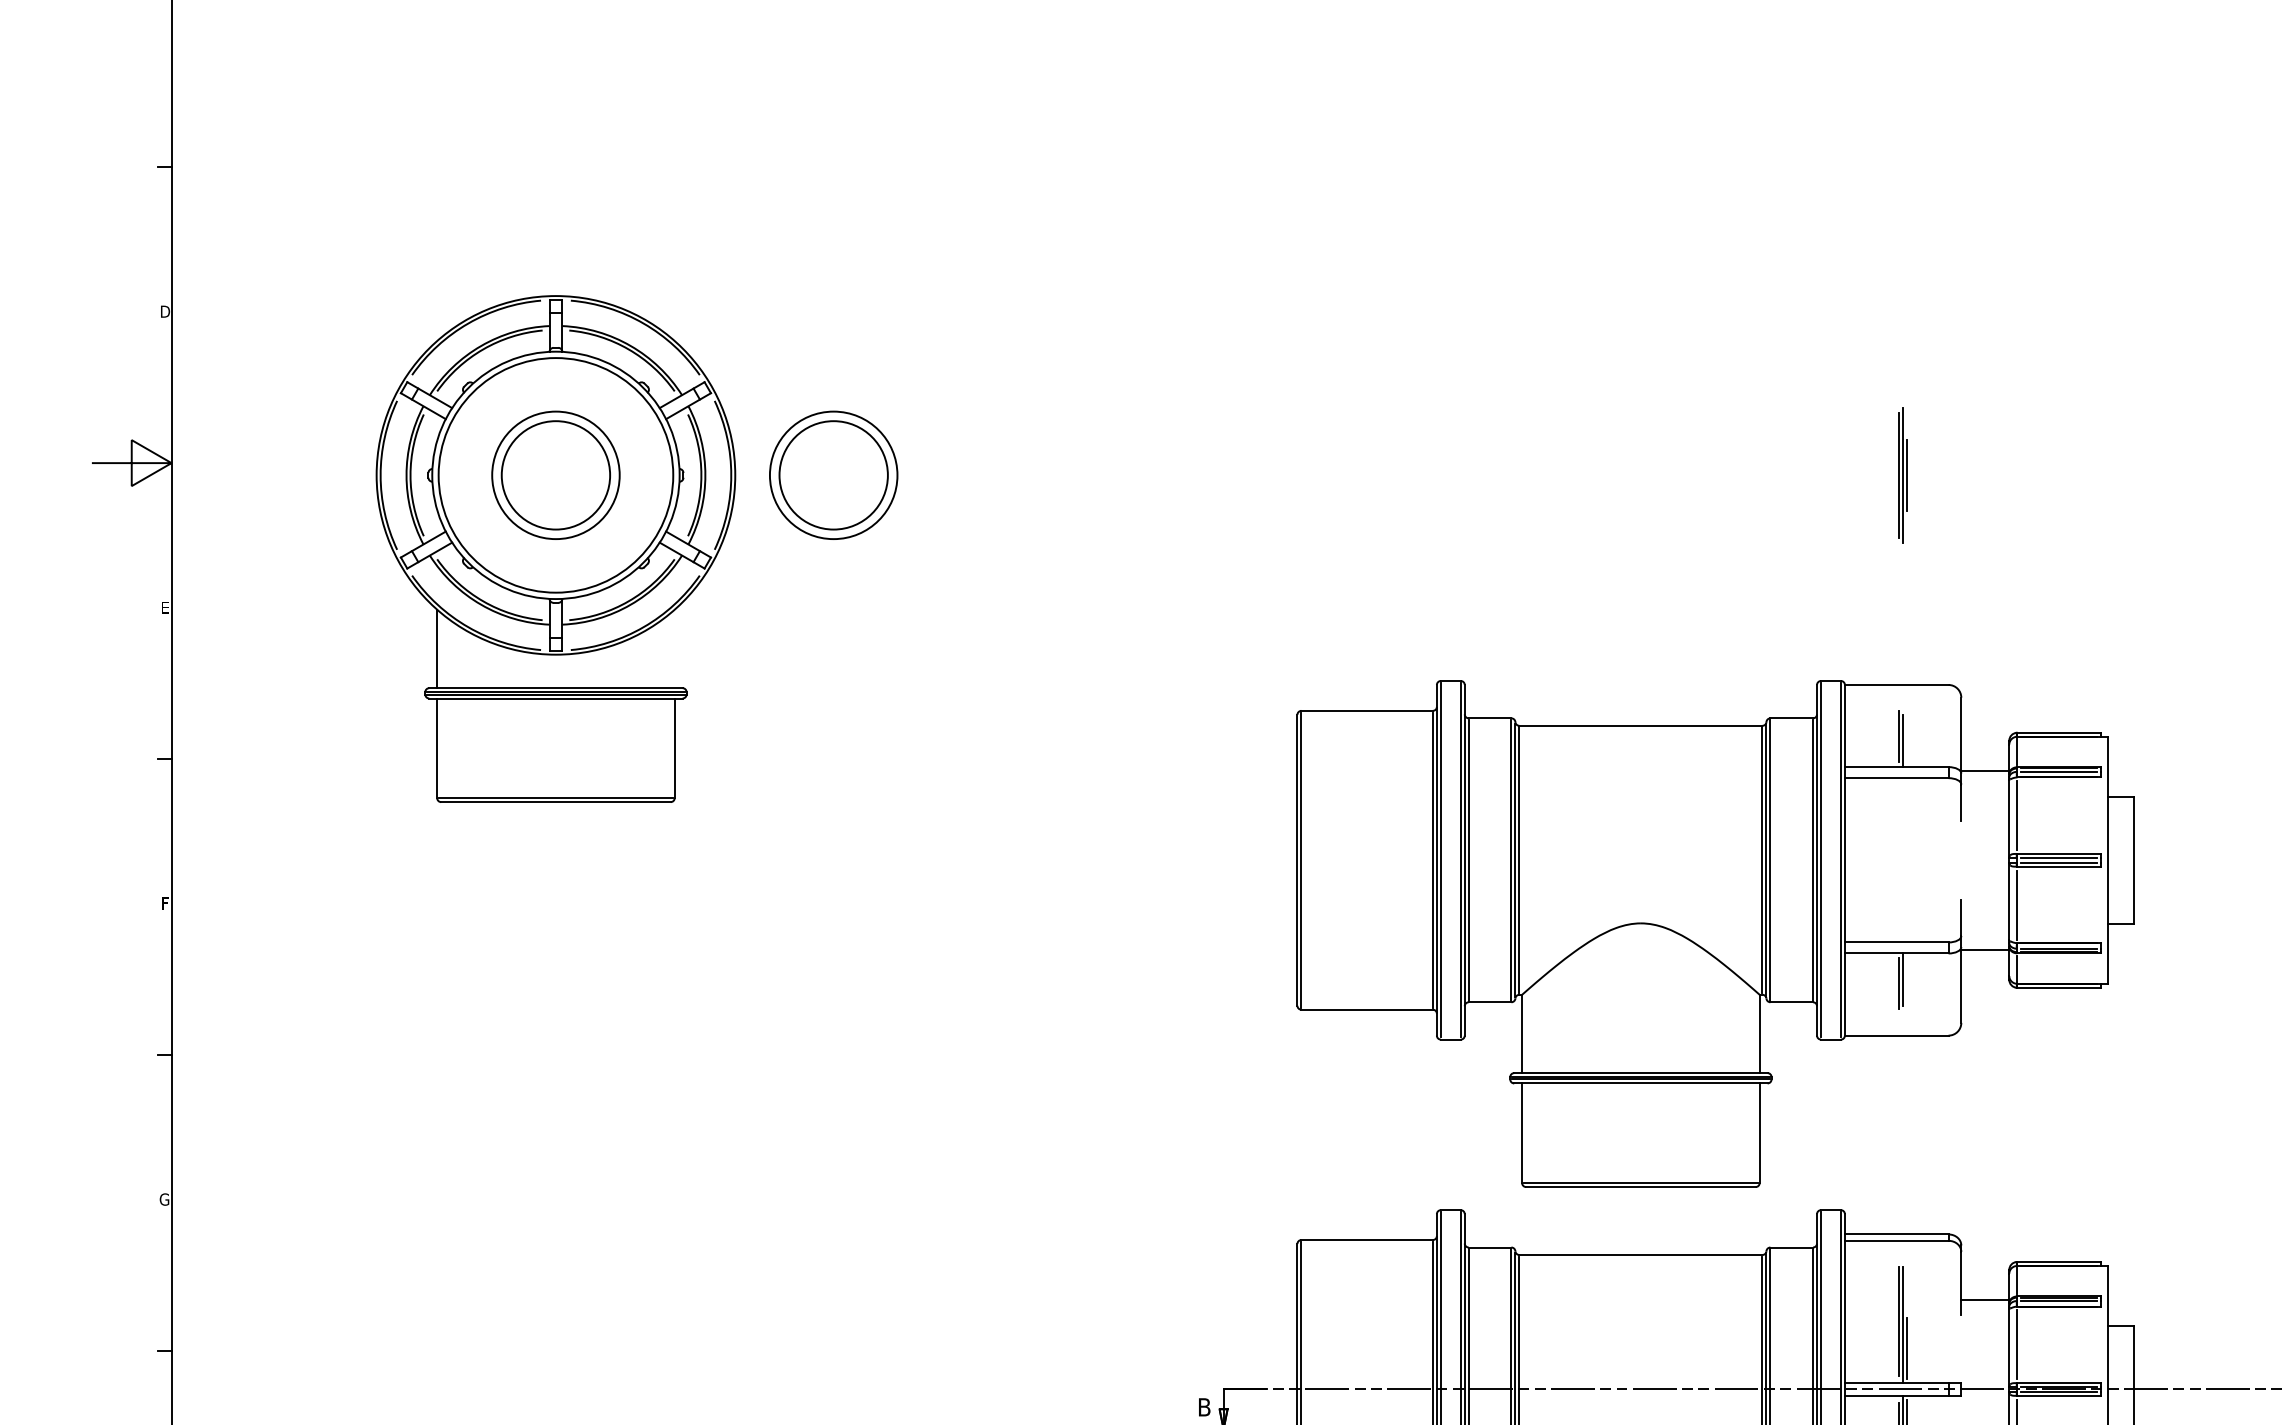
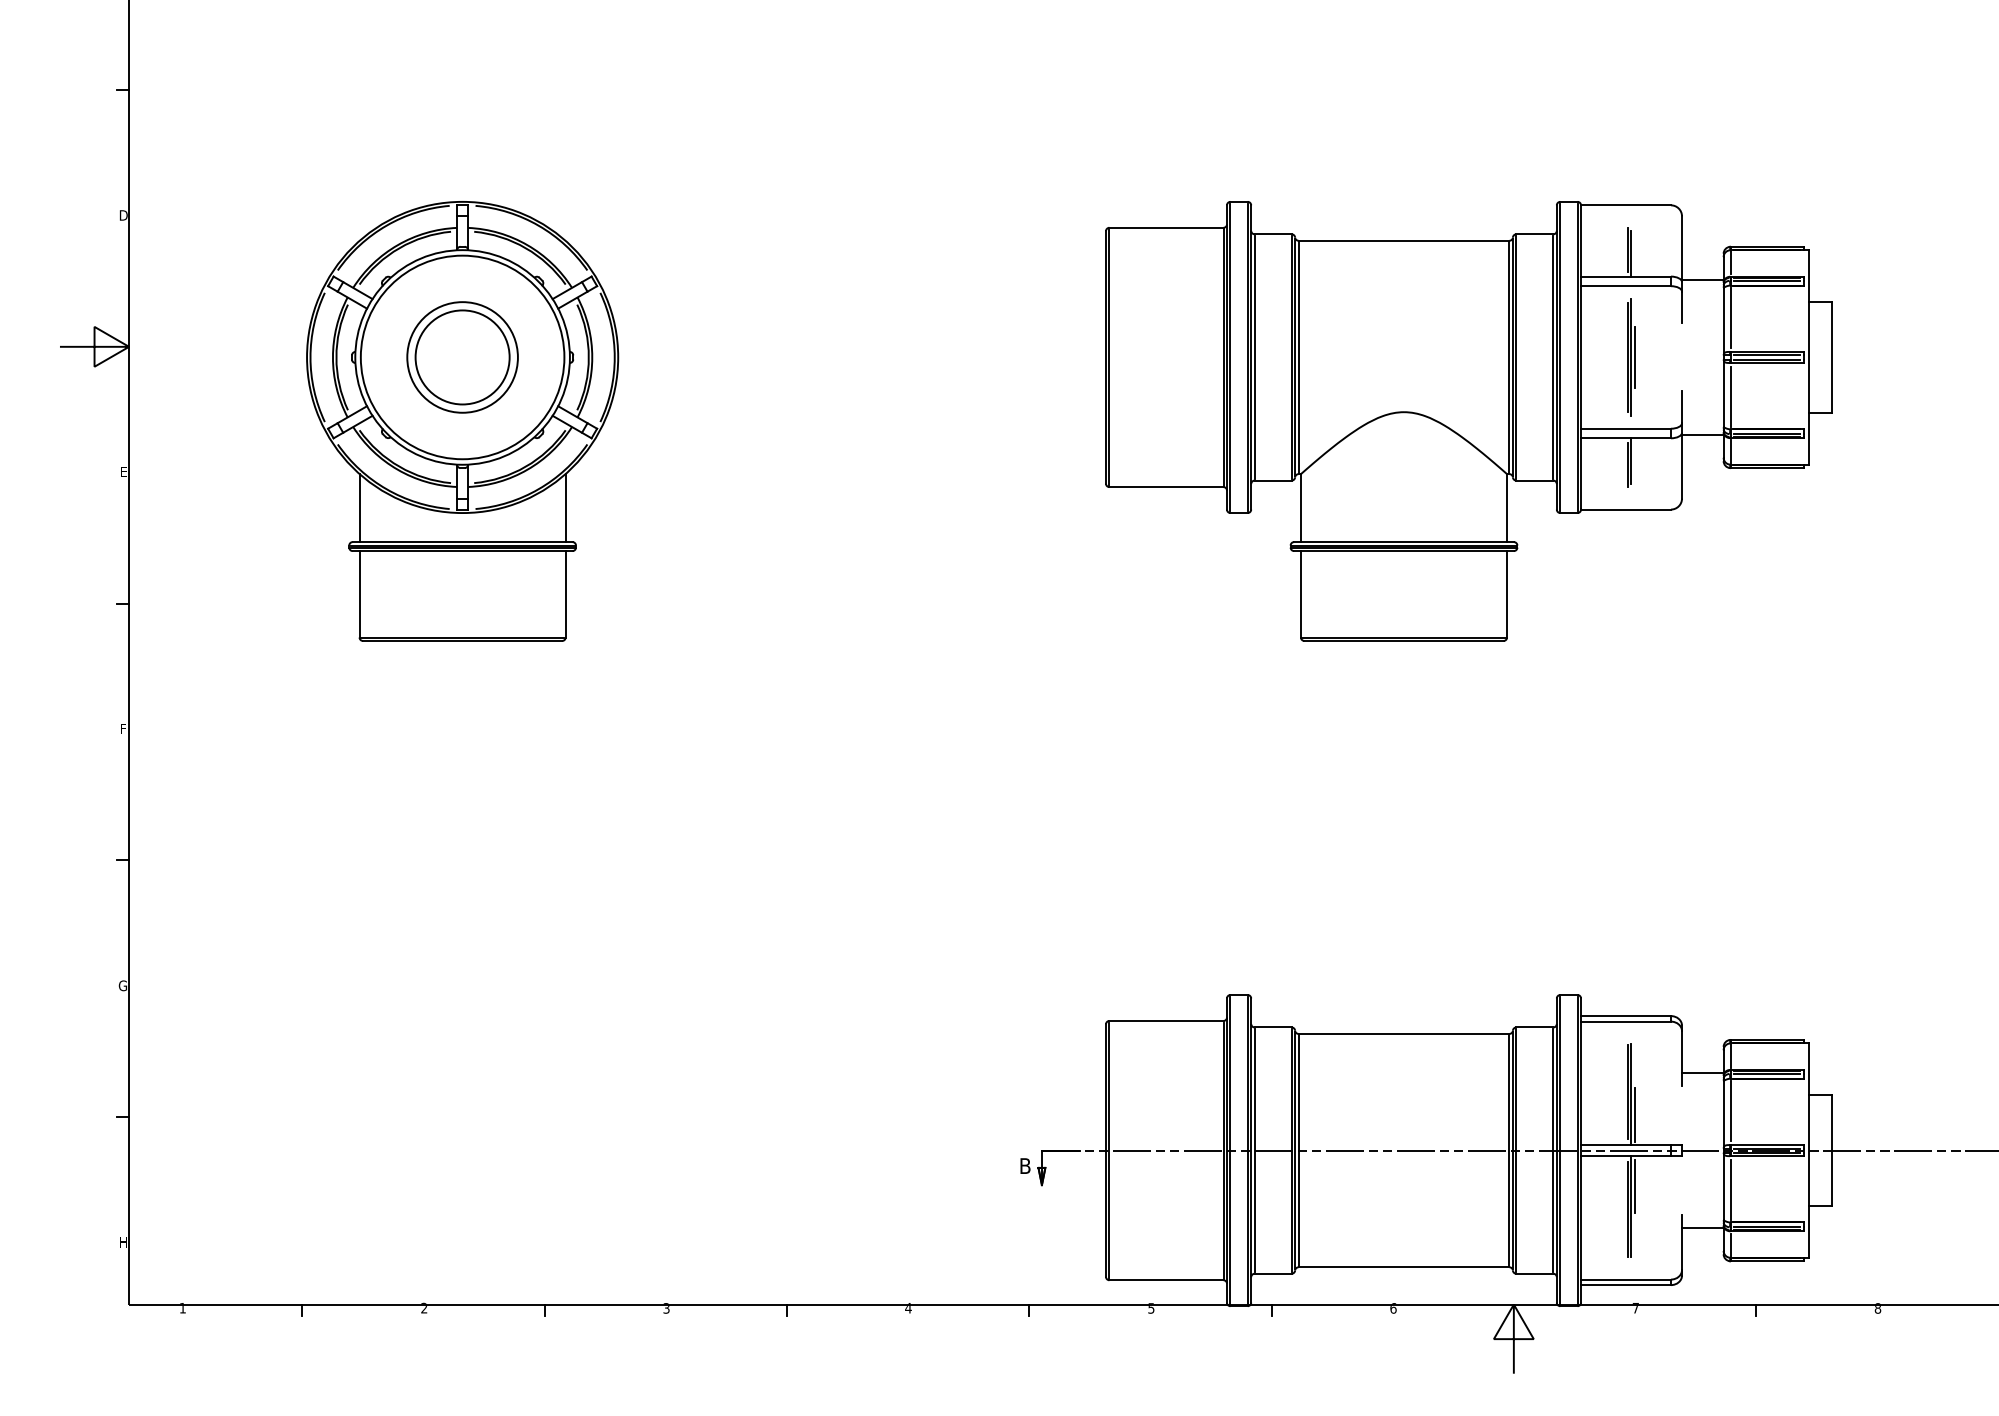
part: (833, 475) -> (703, 357), removed
line: (674, 649) -> (565, 508), added
part: (1715, 934) -> (1468, 421), moved

